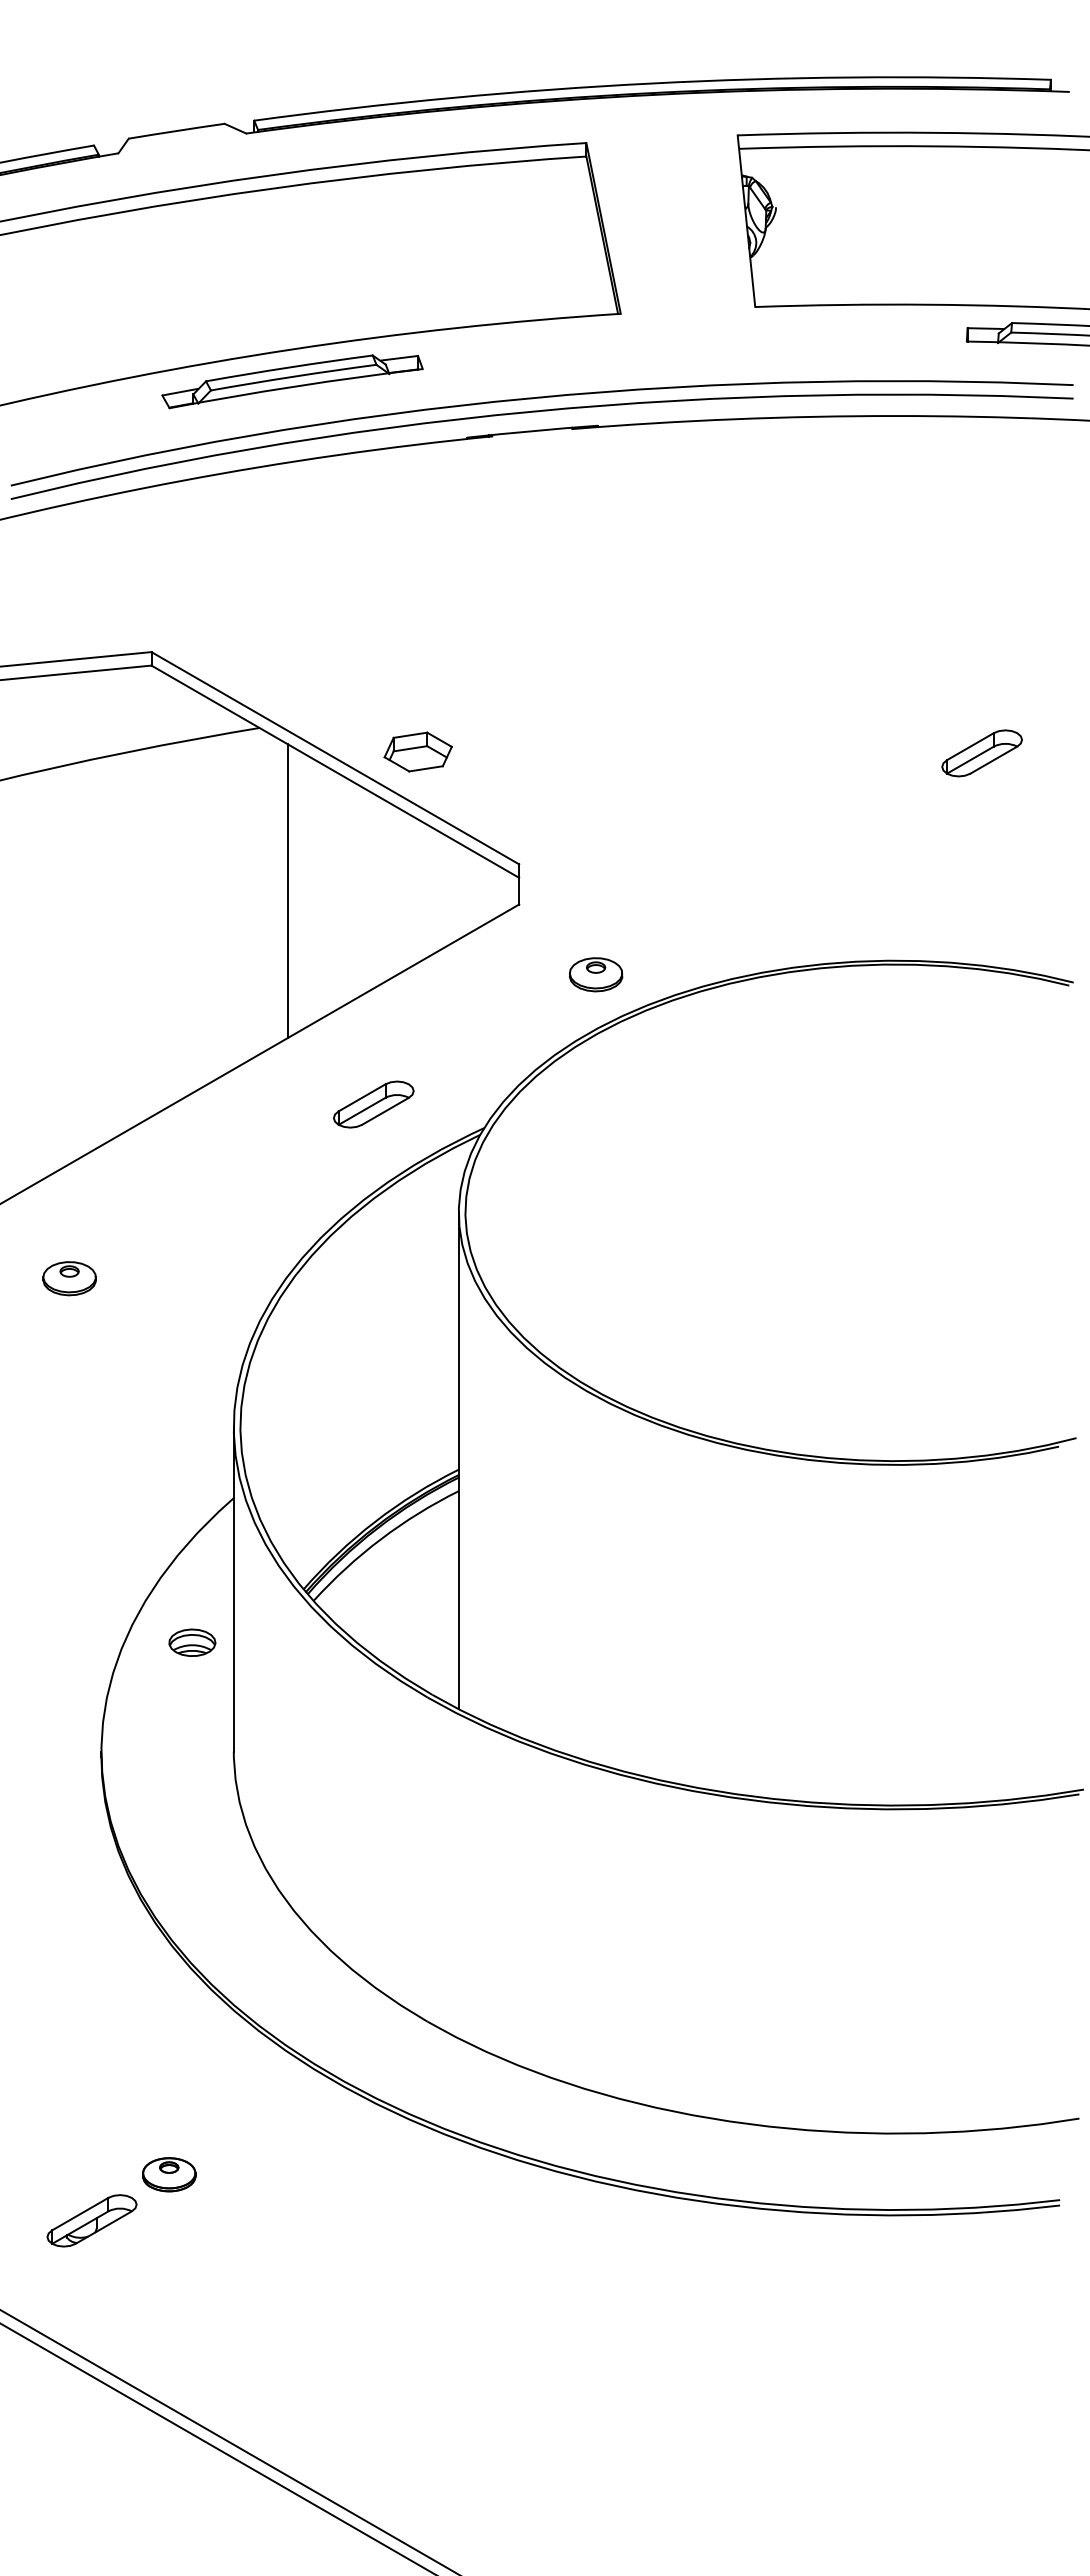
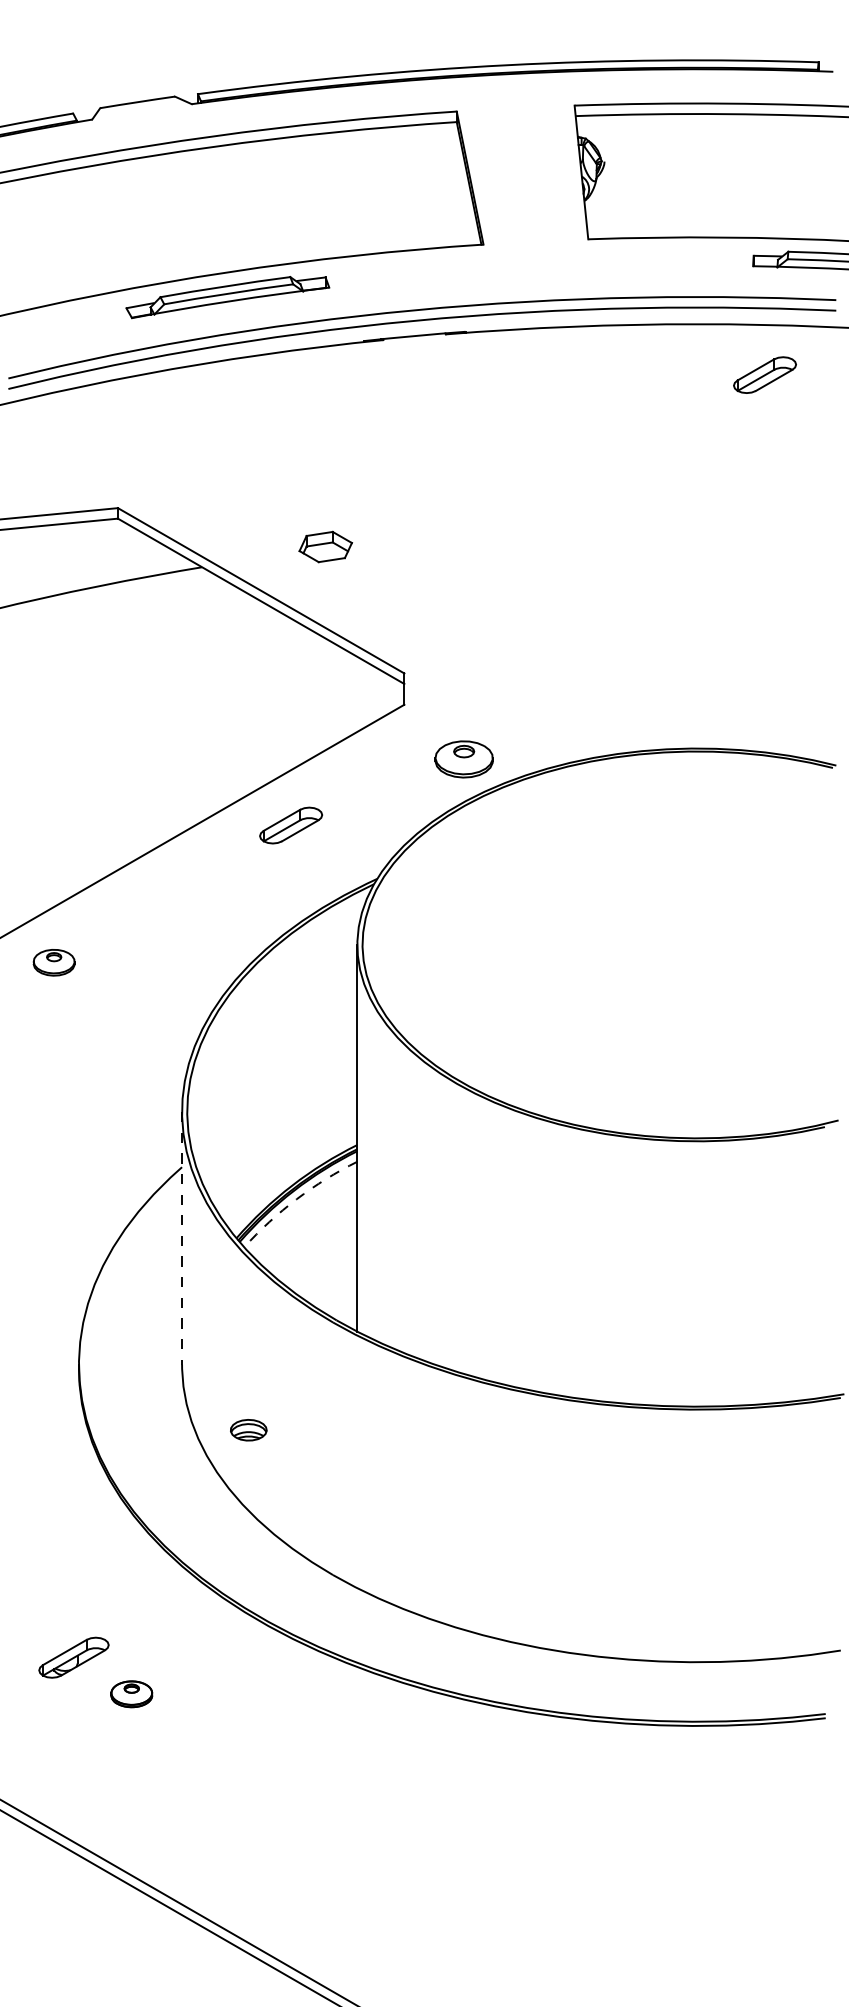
part: (417, 751) -> (325, 546), moved
part: (981, 753) -> (764, 375), moved
line: (287, 891) -> (223, 694), removed
part: (596, 974) -> (464, 759), size x1.4
part: (373, 1104) -> (290, 825), moved
part: (69, 1278) -> (54, 962), moved
arc: (381, 1539) -> (297, 1199), solid -> dashed
line: (233, 1589) -> (181, 1238), solid -> dashed
part: (192, 1642) -> (248, 1430), moved
part: (91, 2220) -> (73, 1657), moved

